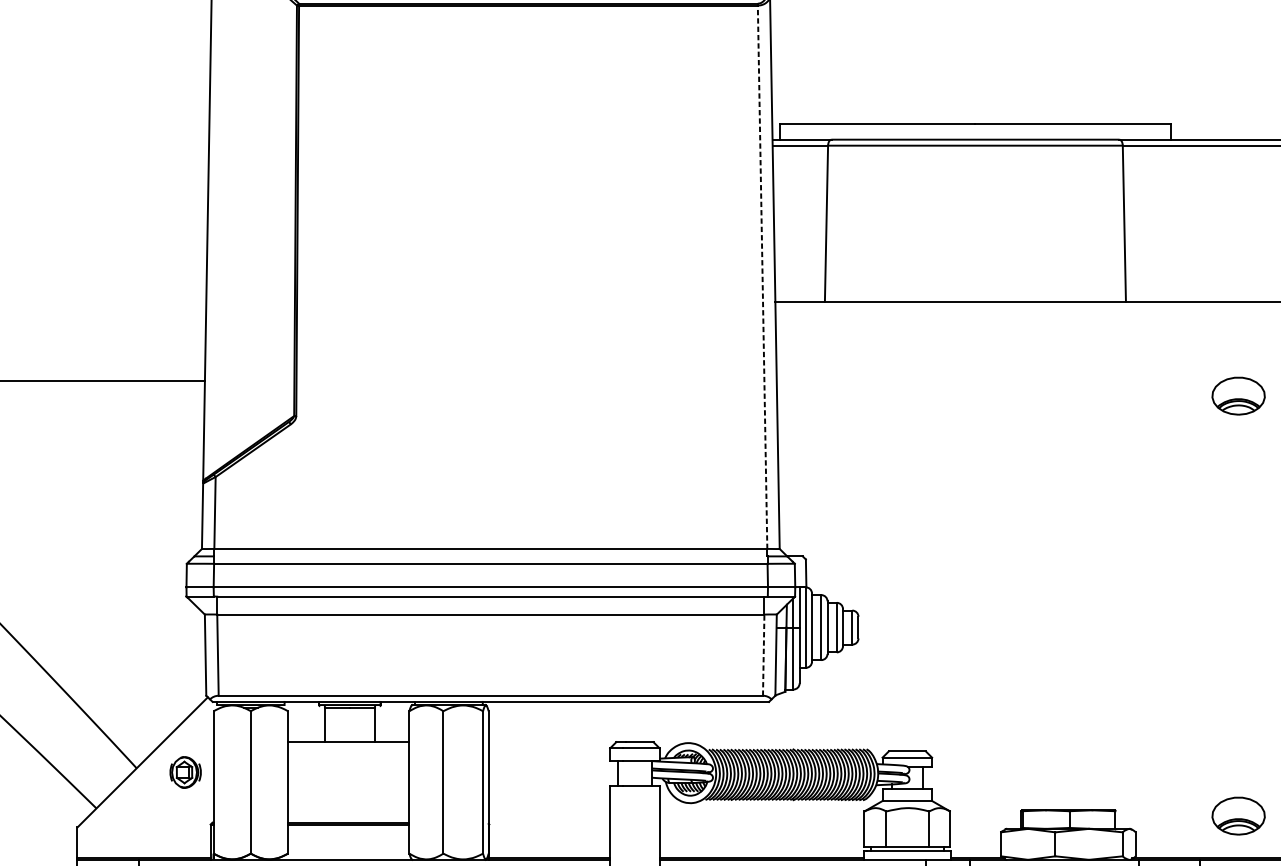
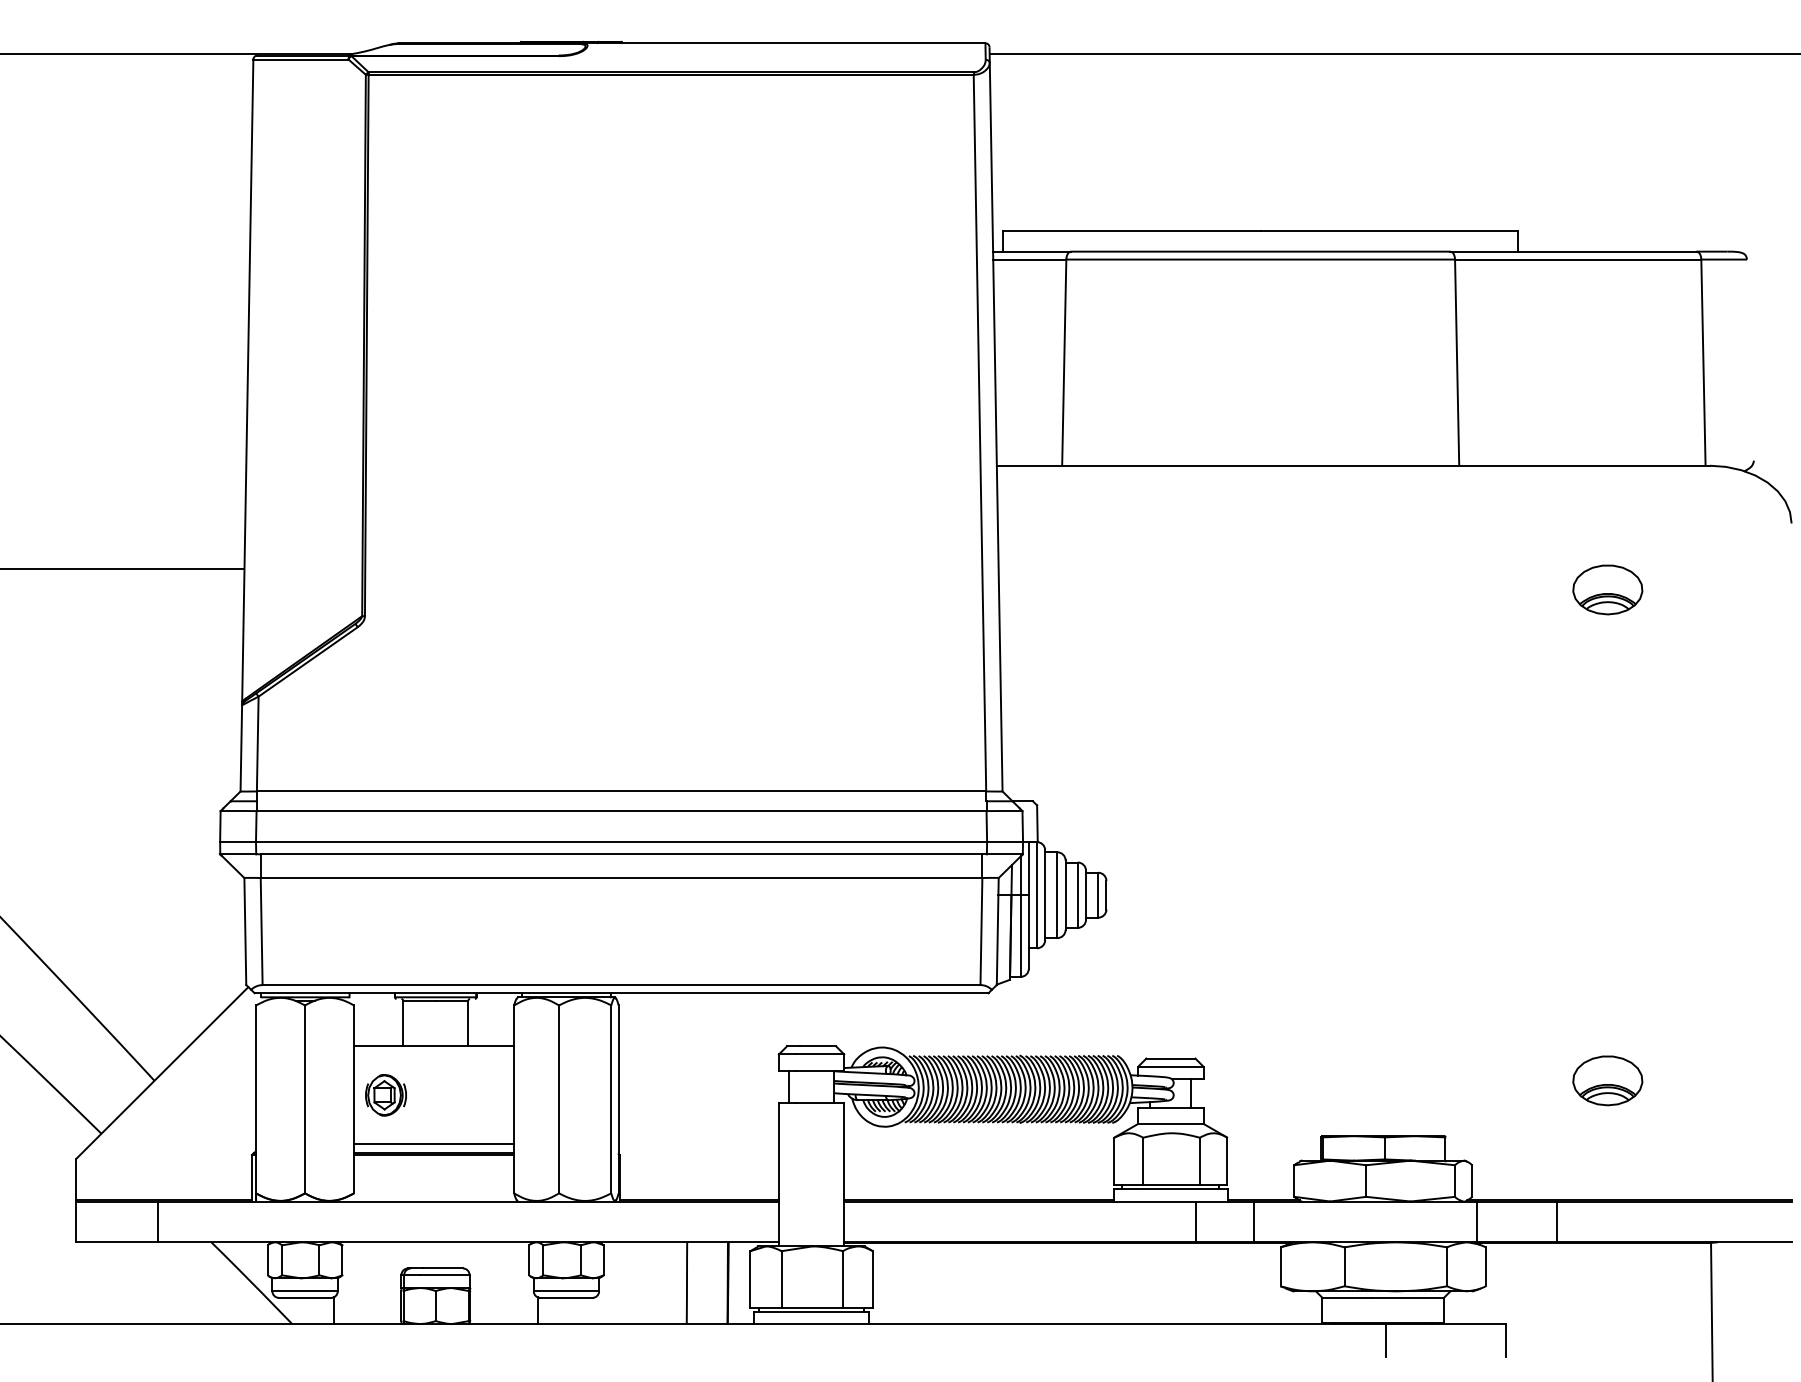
line: (762, 276) -> (979, 432), dashed -> solid
line: (763, 655) -> (981, 931), dashed -> solid
part: (185, 772) -> (385, 1095), moved
part: (1238, 815) -> (1607, 1080), moved
line: (349, 816) -> (434, 1144), added

